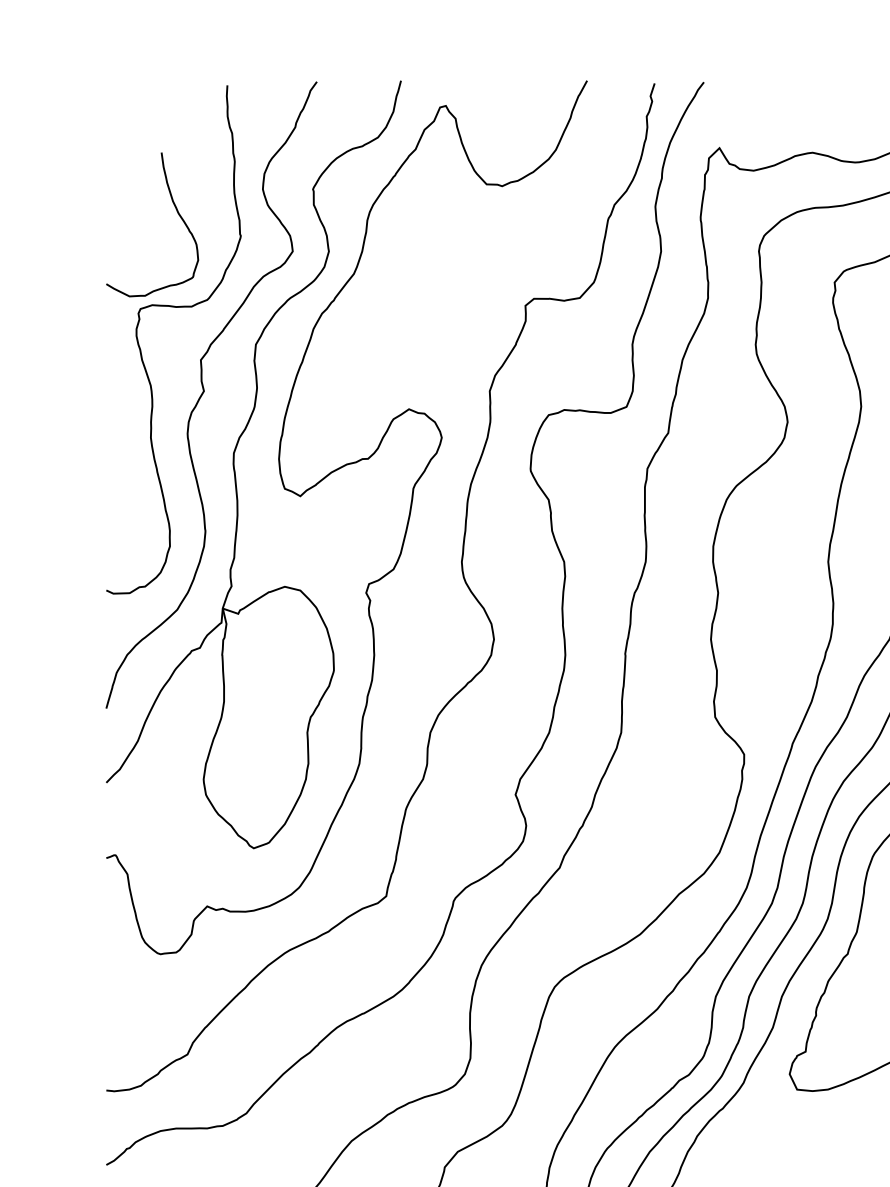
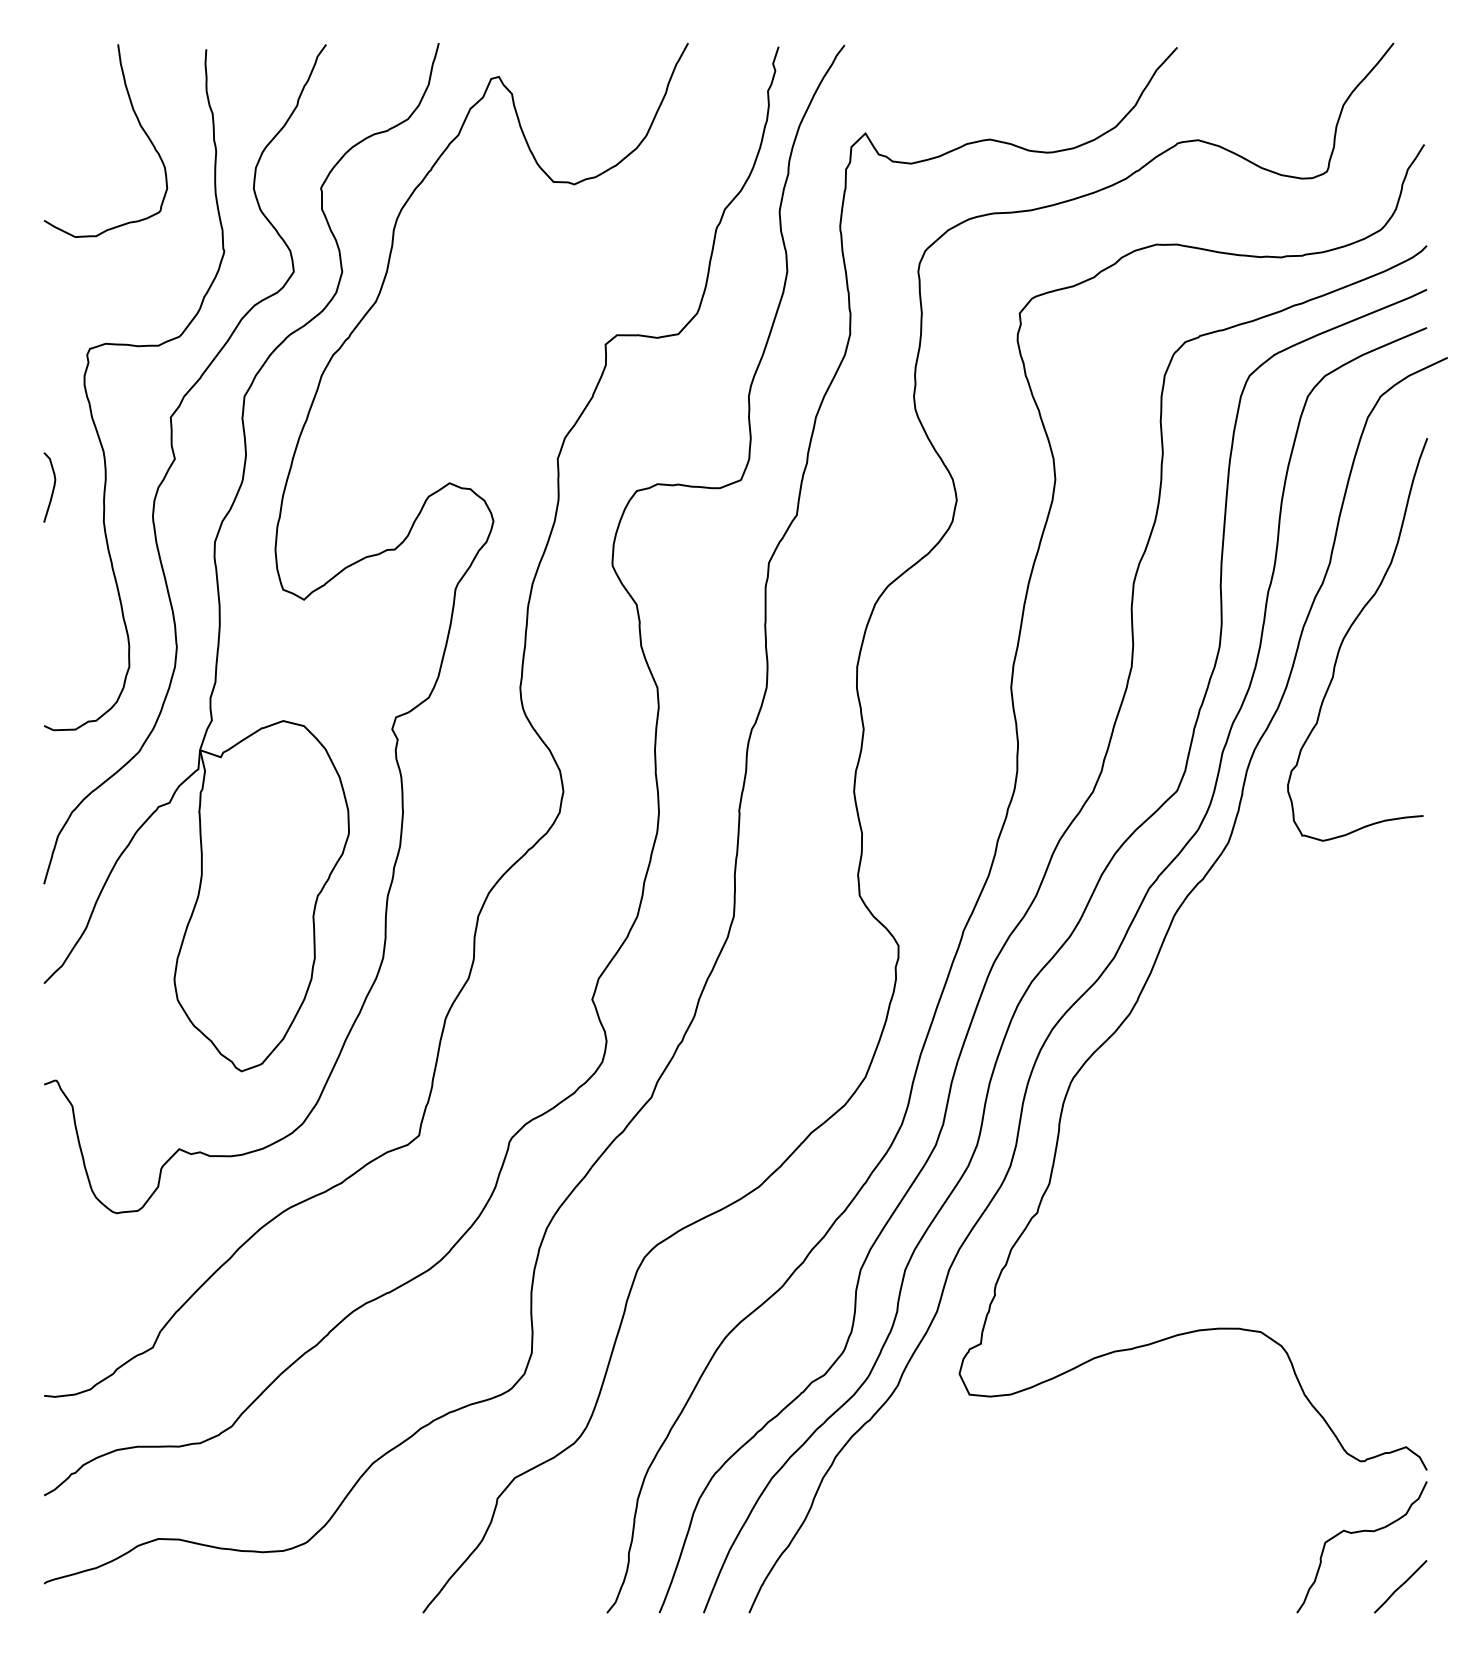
curve: (176, 211) -> (138, 123), moved
curve: (112, 413) -> (52, 488), added

